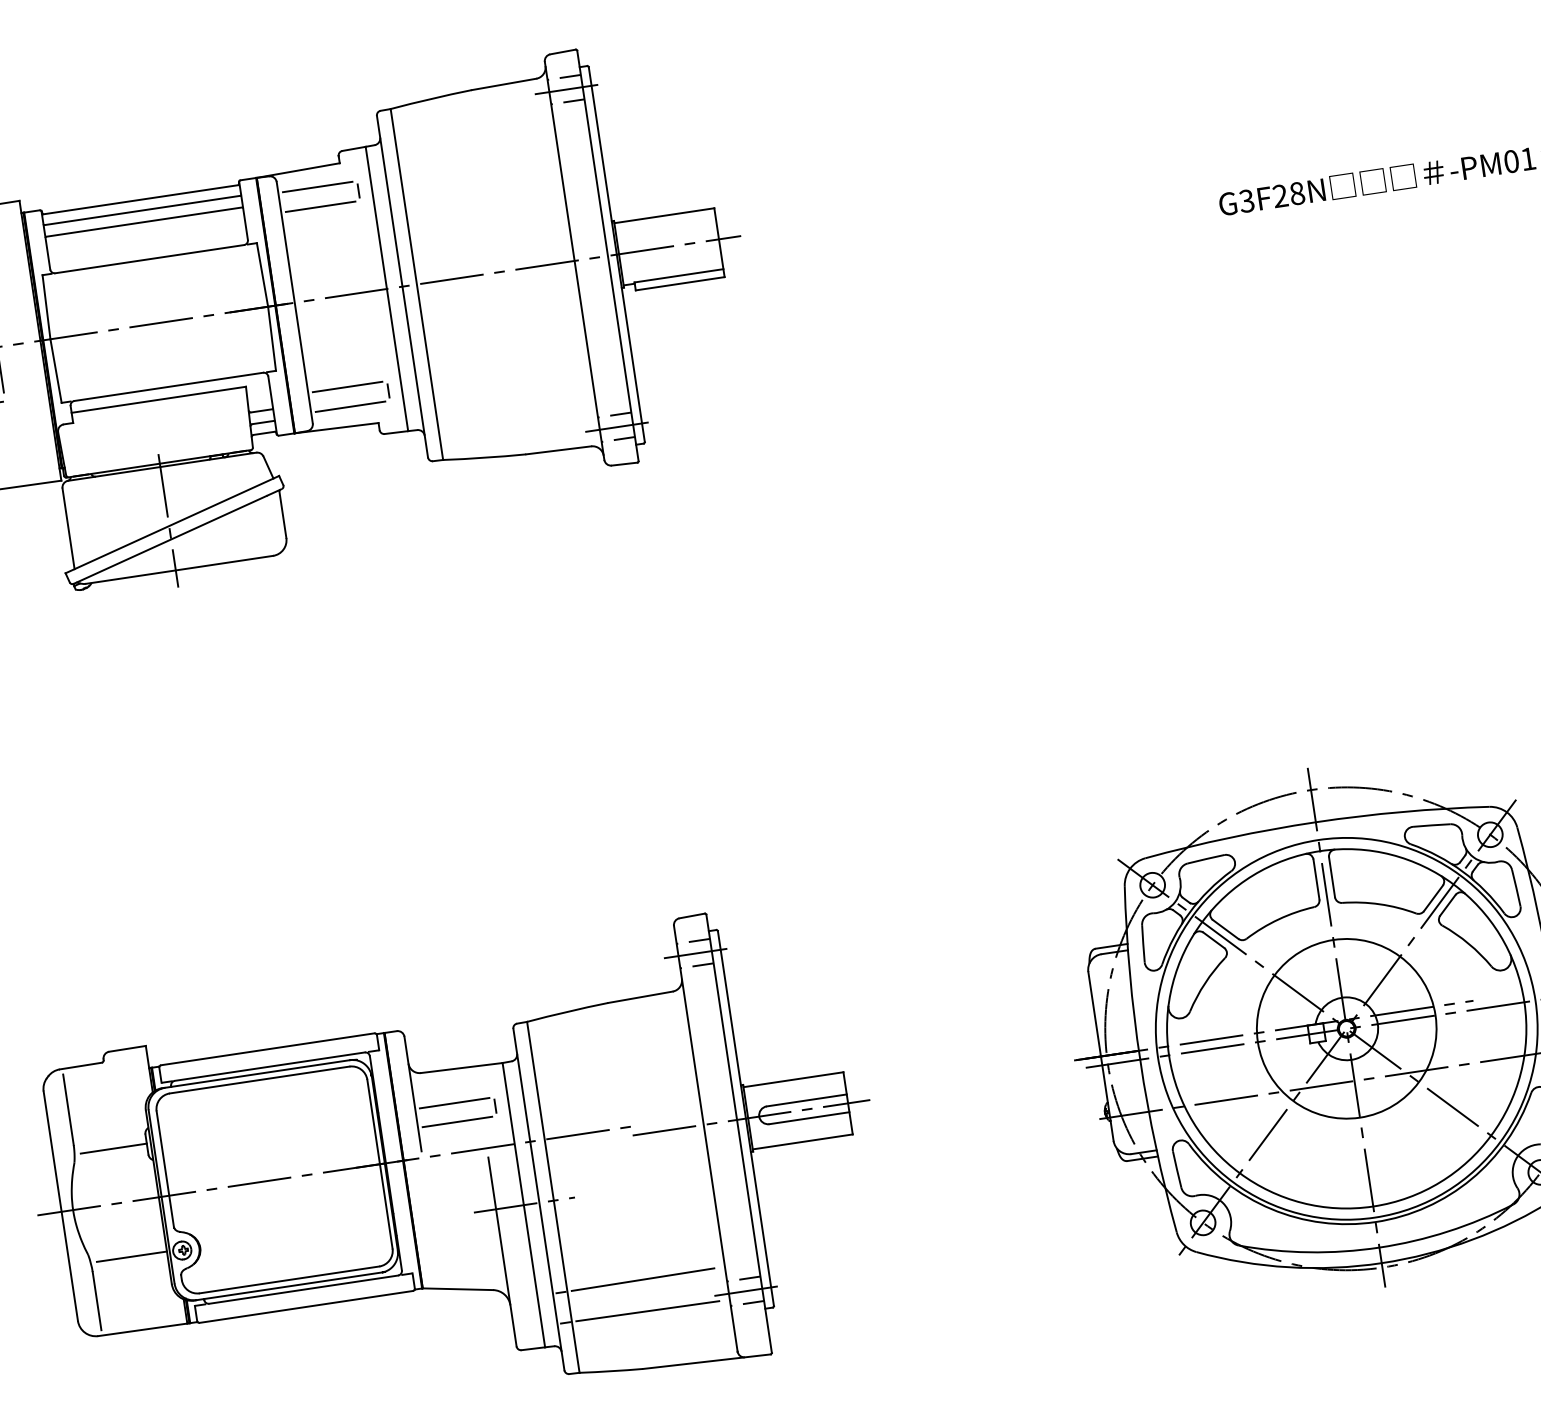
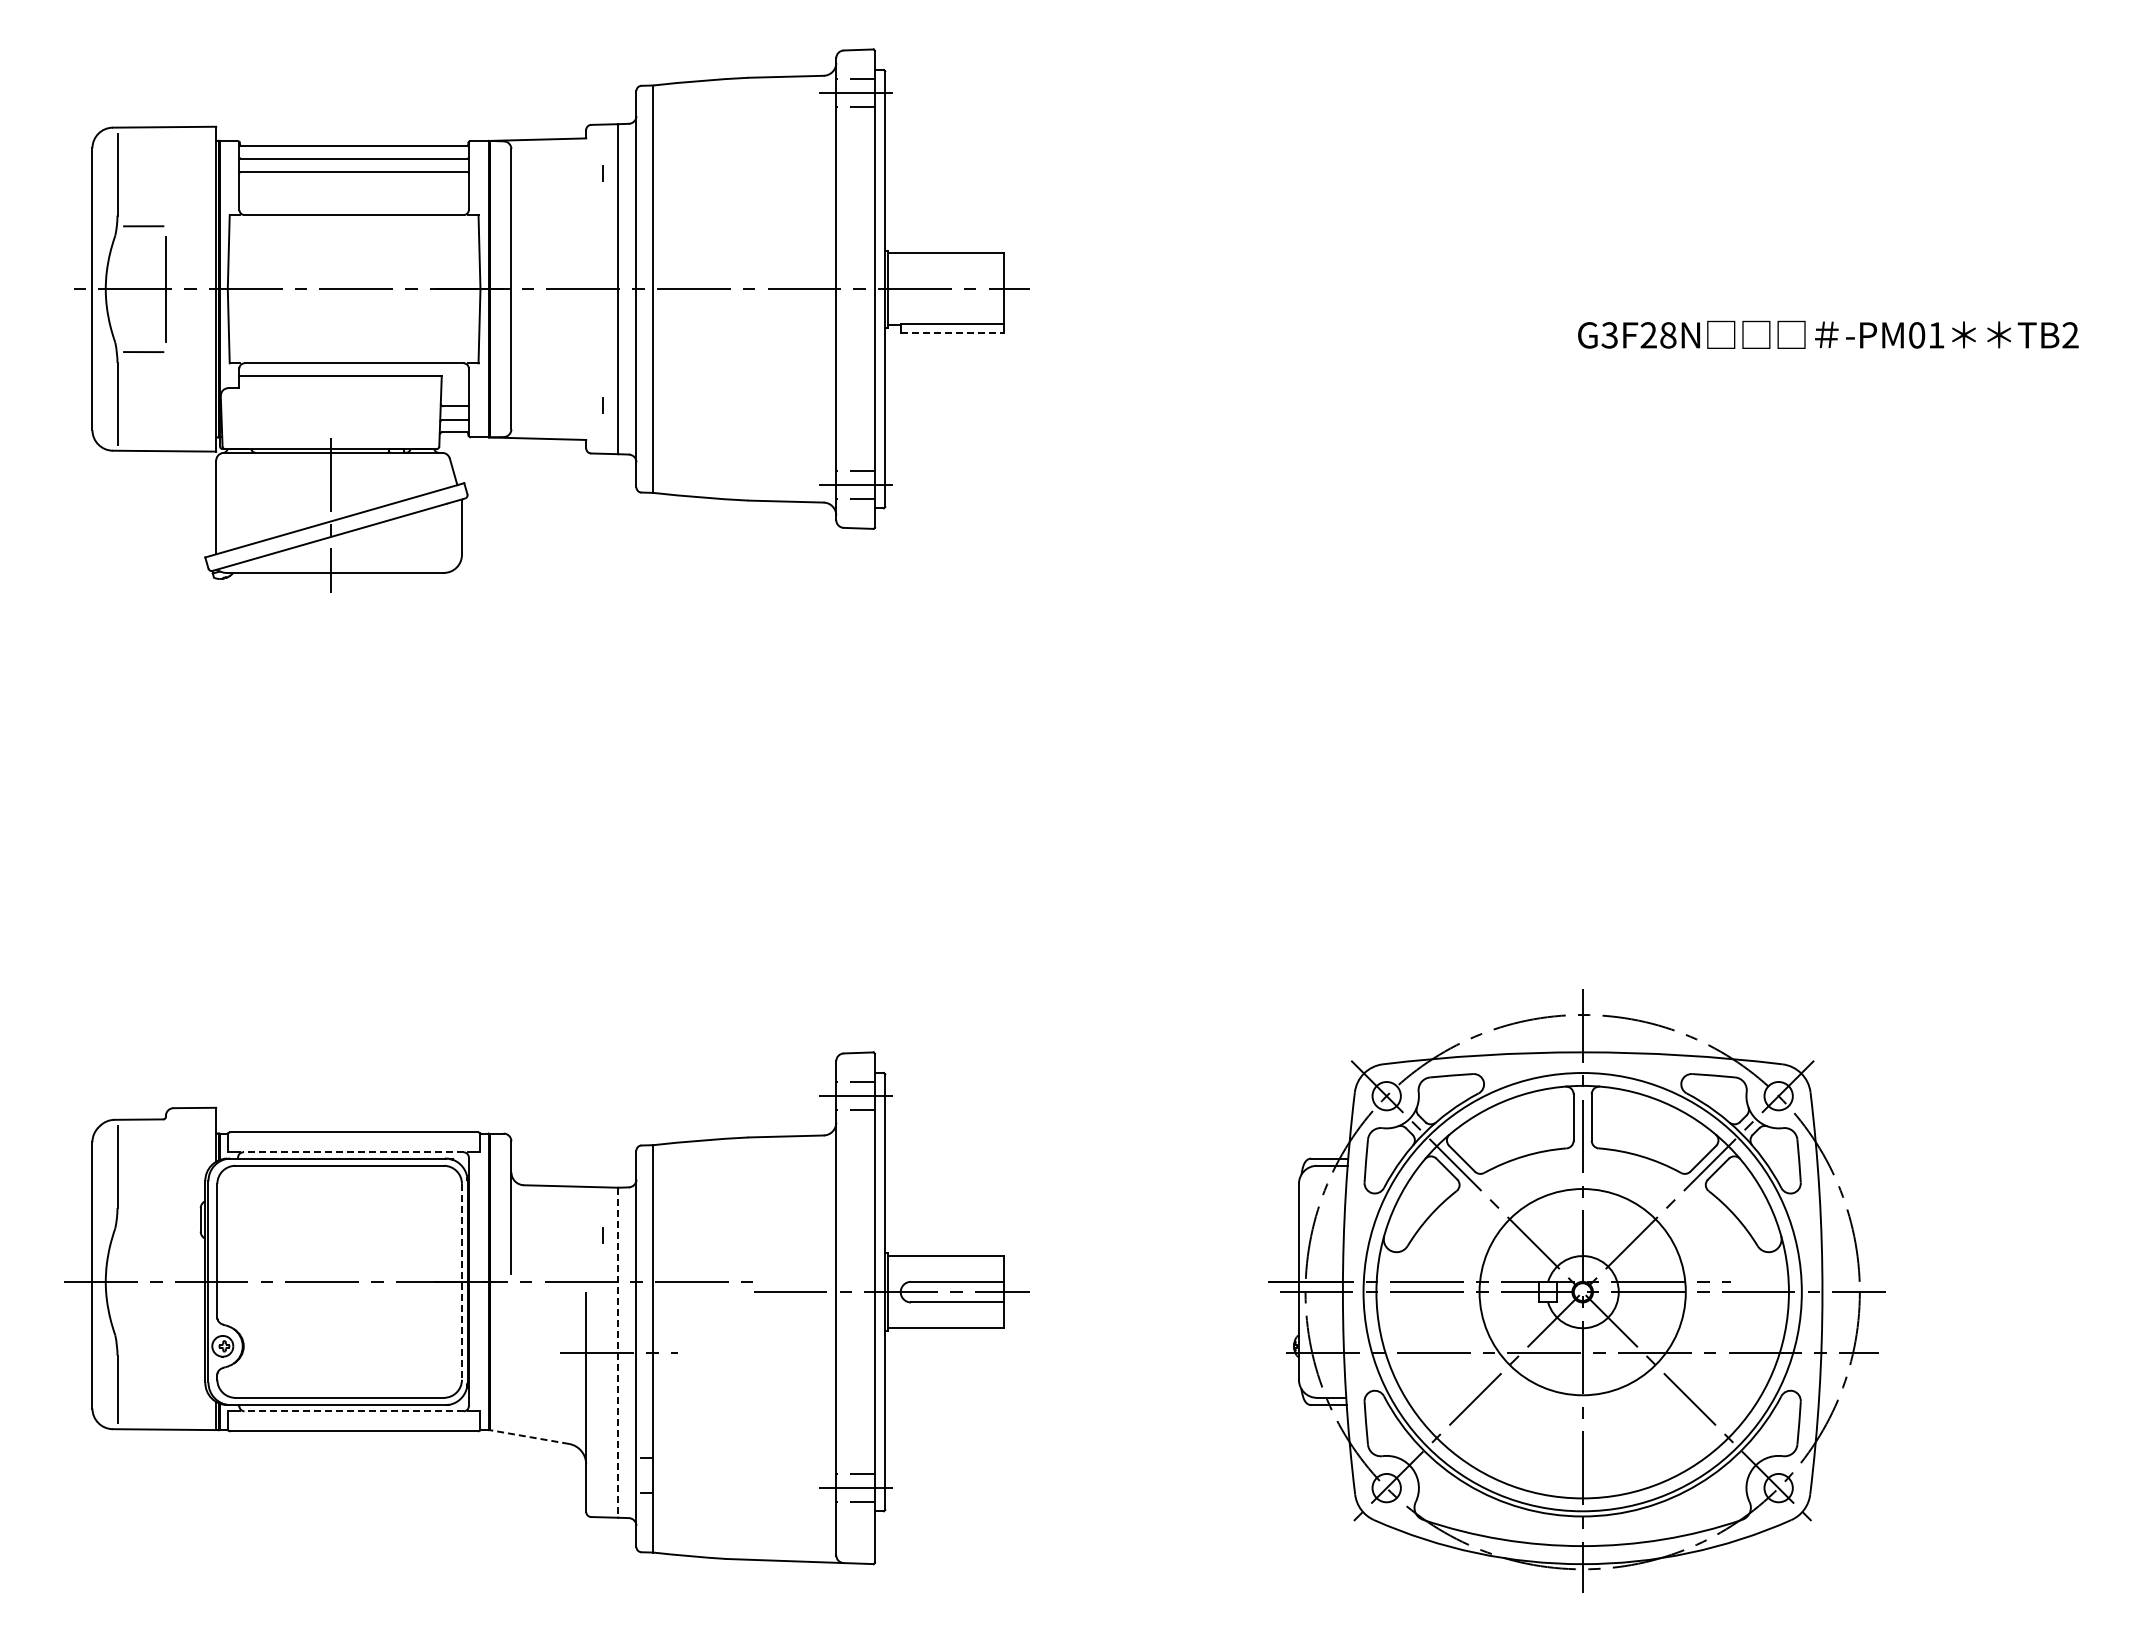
line: (317, 186) -> (556, 161), removed
line: (320, 206) -> (556, 184), removed
line: (680, 284) -> (952, 333), solid -> dashed
line: (347, 386) -> (556, 393), removed
line: (349, 406) -> (556, 416), removed
line: (269, 1066) -> (352, 1152), solid -> dashed
line: (454, 1103) -> (556, 1225), removed
line: (456, 1122) -> (556, 1247), removed
line: (113, 1148) -> (162, 1218), removed
line: (379, 1163) -> (461, 1281), solid -> dashed
line: (524, 1205) -> (618, 1353), solid -> dashed
line: (131, 1256) -> (164, 1344), removed
line: (642, 1279) -> (740, 1457), removed
line: (457, 1288) -> (528, 1436), solid -> dashed
line: (304, 1289) -> (354, 1411), solid -> dashed
line: (647, 1310) -> (740, 1493), removed

